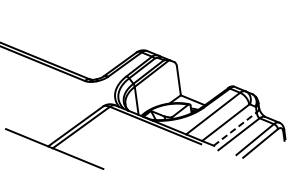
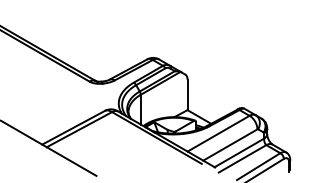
line: (235, 128) -> (239, 152), dashed -> solid

